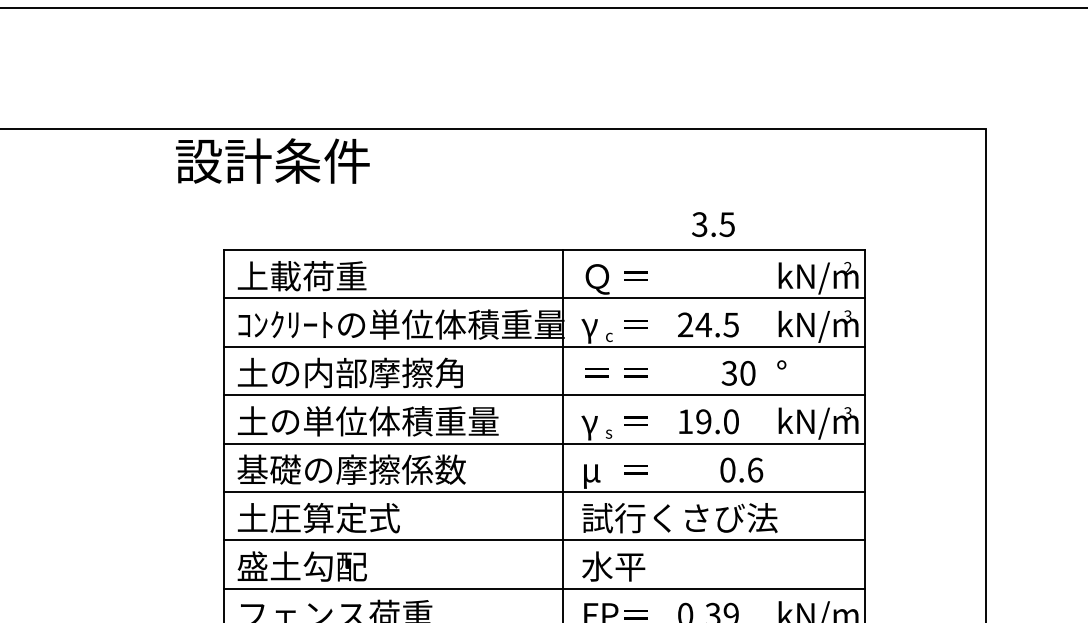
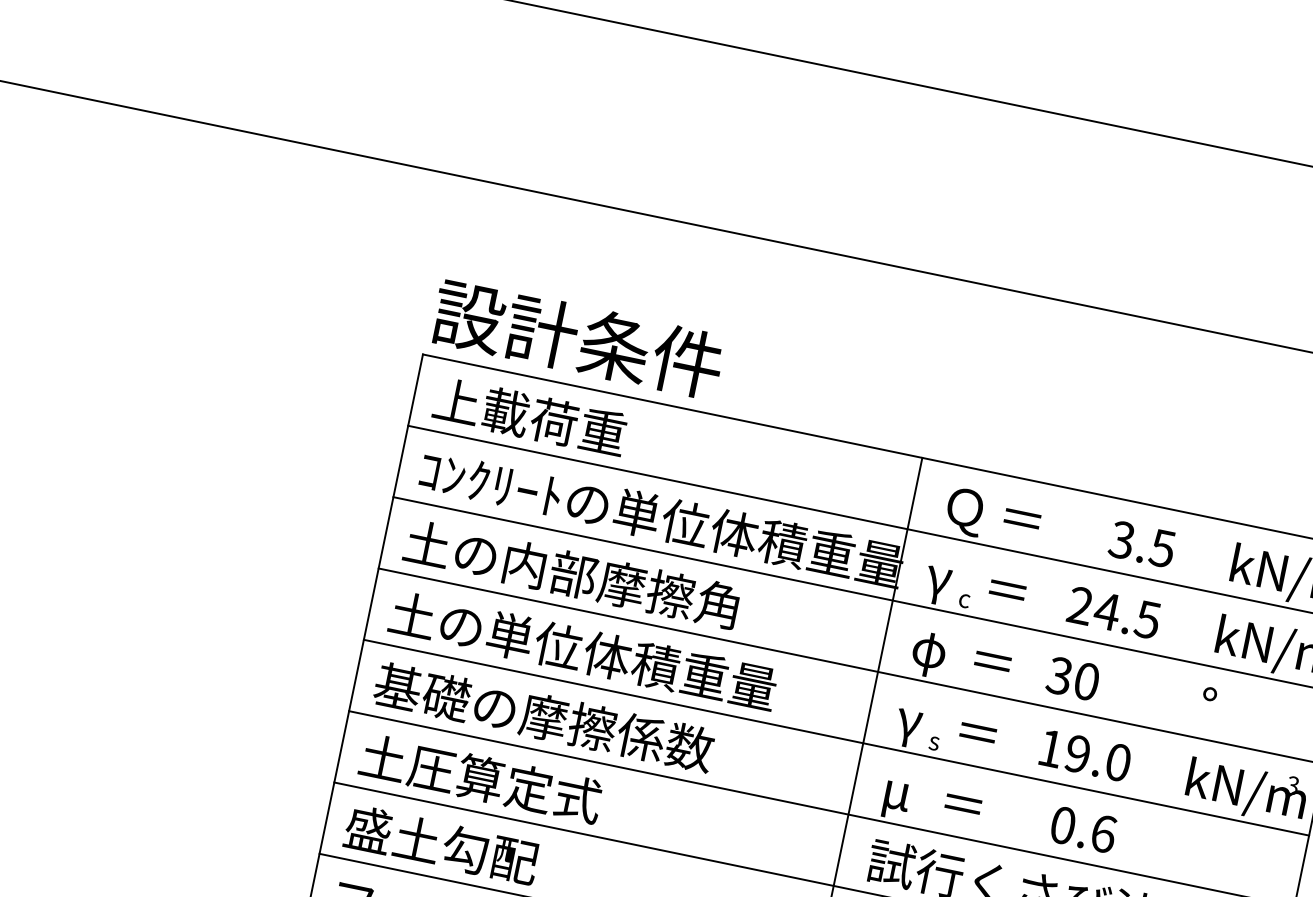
text: (272, 160) -> (577, 338), moved
text: (713, 224) -> (1142, 544), moved
text: (738, 373) -> (1072, 678), moved
text: (595, 377) -> (931, 655), ＝ -> φ
text: (741, 469) -> (1083, 828), moved

